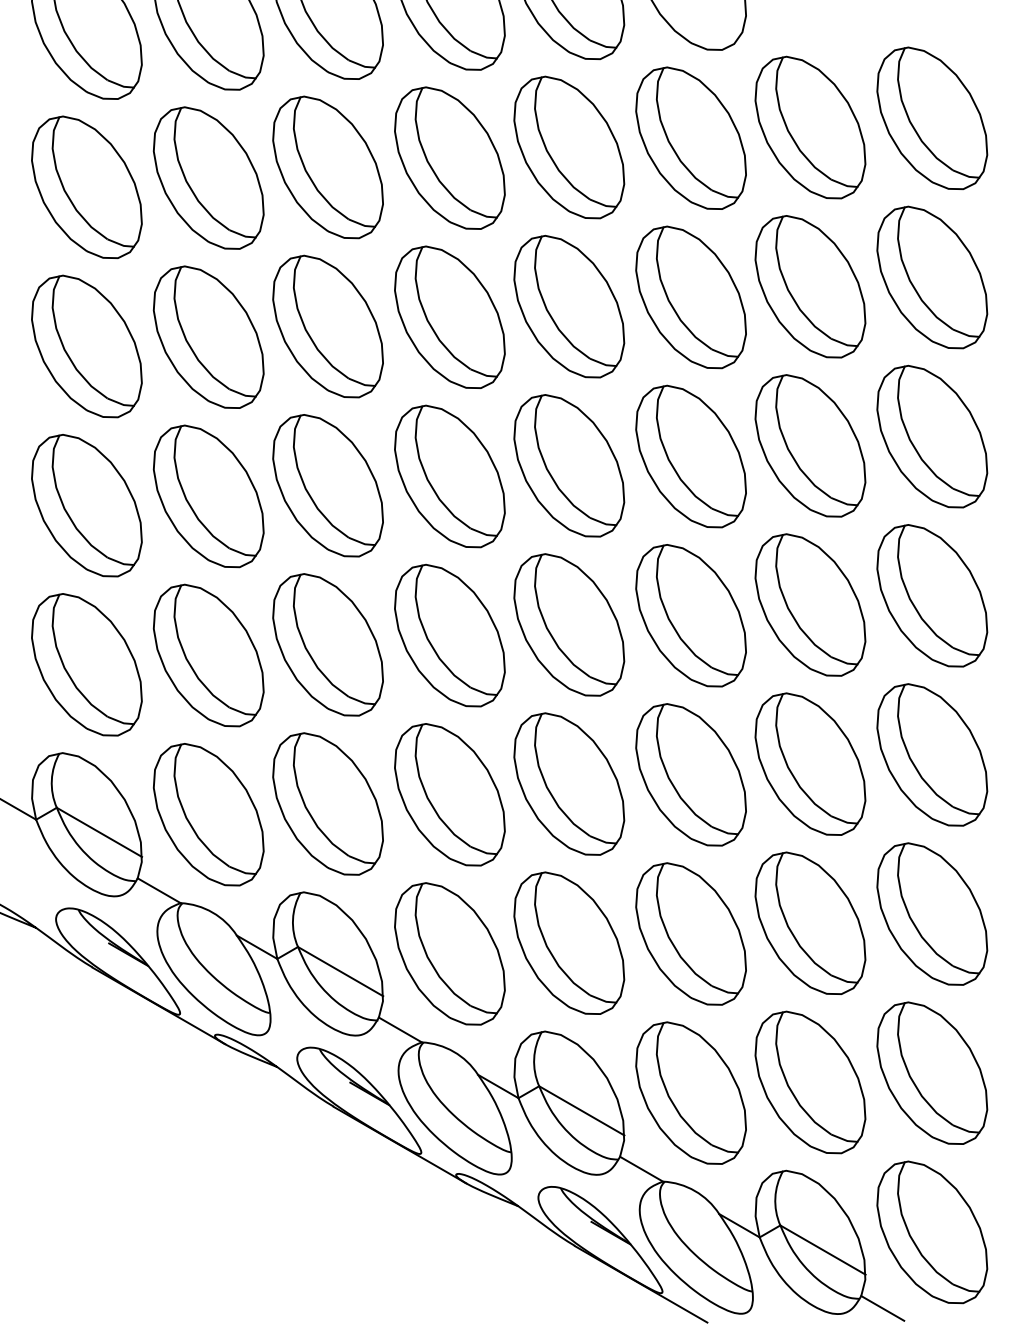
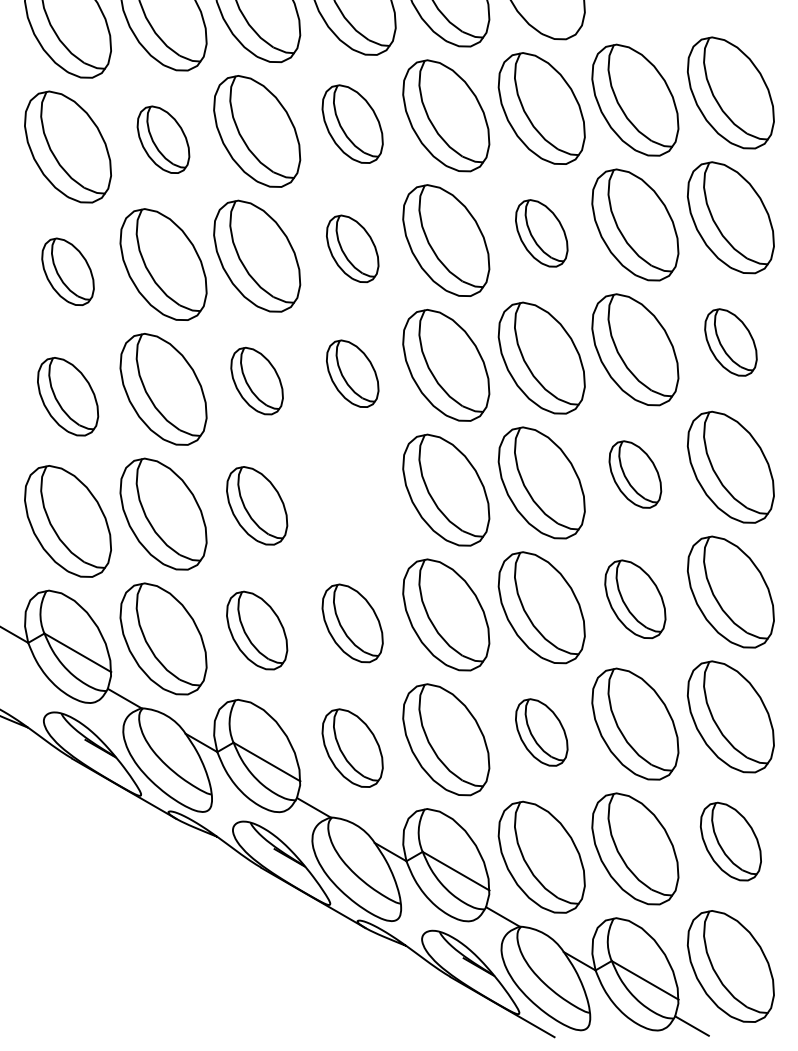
part: (449, 157) -> (352, 123), size x0.7
part: (208, 177) -> (163, 139), size x0.6
part: (690, 297) -> (541, 233), size x0.6
part: (449, 316) -> (352, 248), size x0.6
part: (86, 346) -> (67, 271), size x0.6
part: (932, 436) -> (731, 342), size x0.6
part: (449, 476) -> (352, 373), size x0.6
part: (327, 485) -> (256, 380), size x0.6
part: (86, 505) -> (67, 396), size x0.7
part: (810, 604) -> (635, 474), size x0.6
part: (449, 635) -> (352, 498), removed
part: (327, 644) -> (256, 505), size x0.7
part: (810, 763) -> (635, 598), size x0.7
part: (449, 794) -> (352, 623), size x0.7
part: (327, 803) -> (256, 630), size x0.7
part: (690, 933) -> (541, 732), size x0.6
part: (449, 953) -> (352, 747), size x0.7
part: (932, 1072) -> (731, 841), size x0.7

